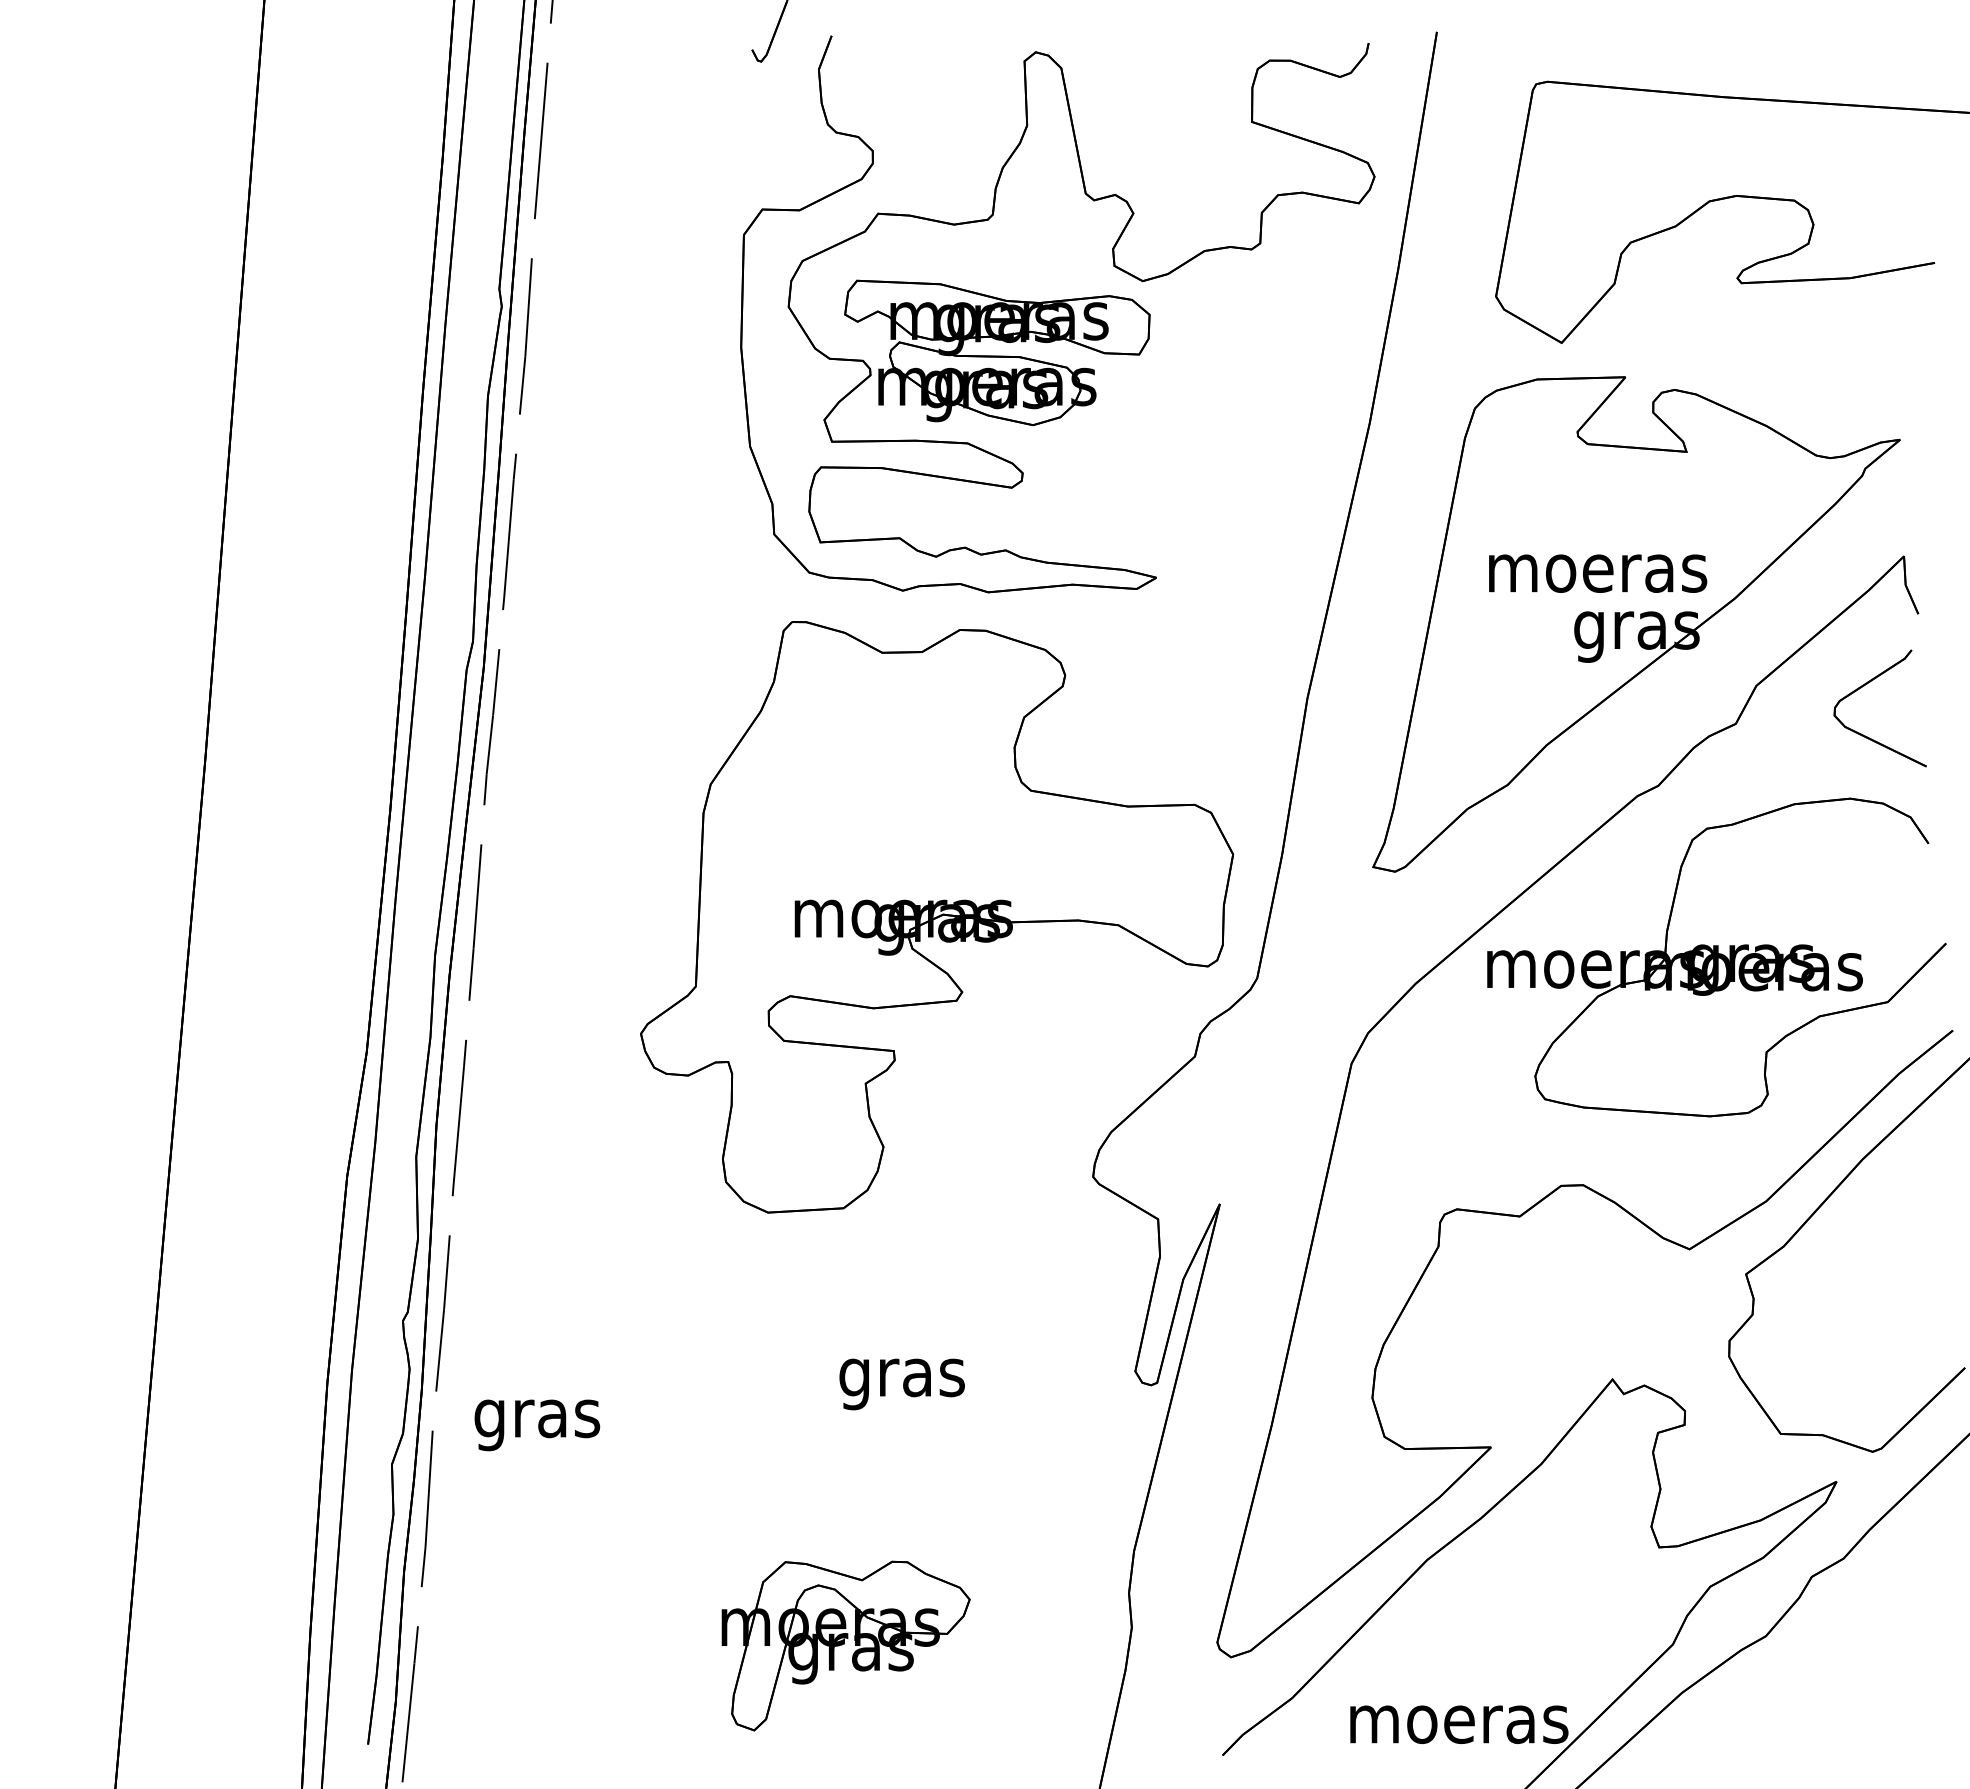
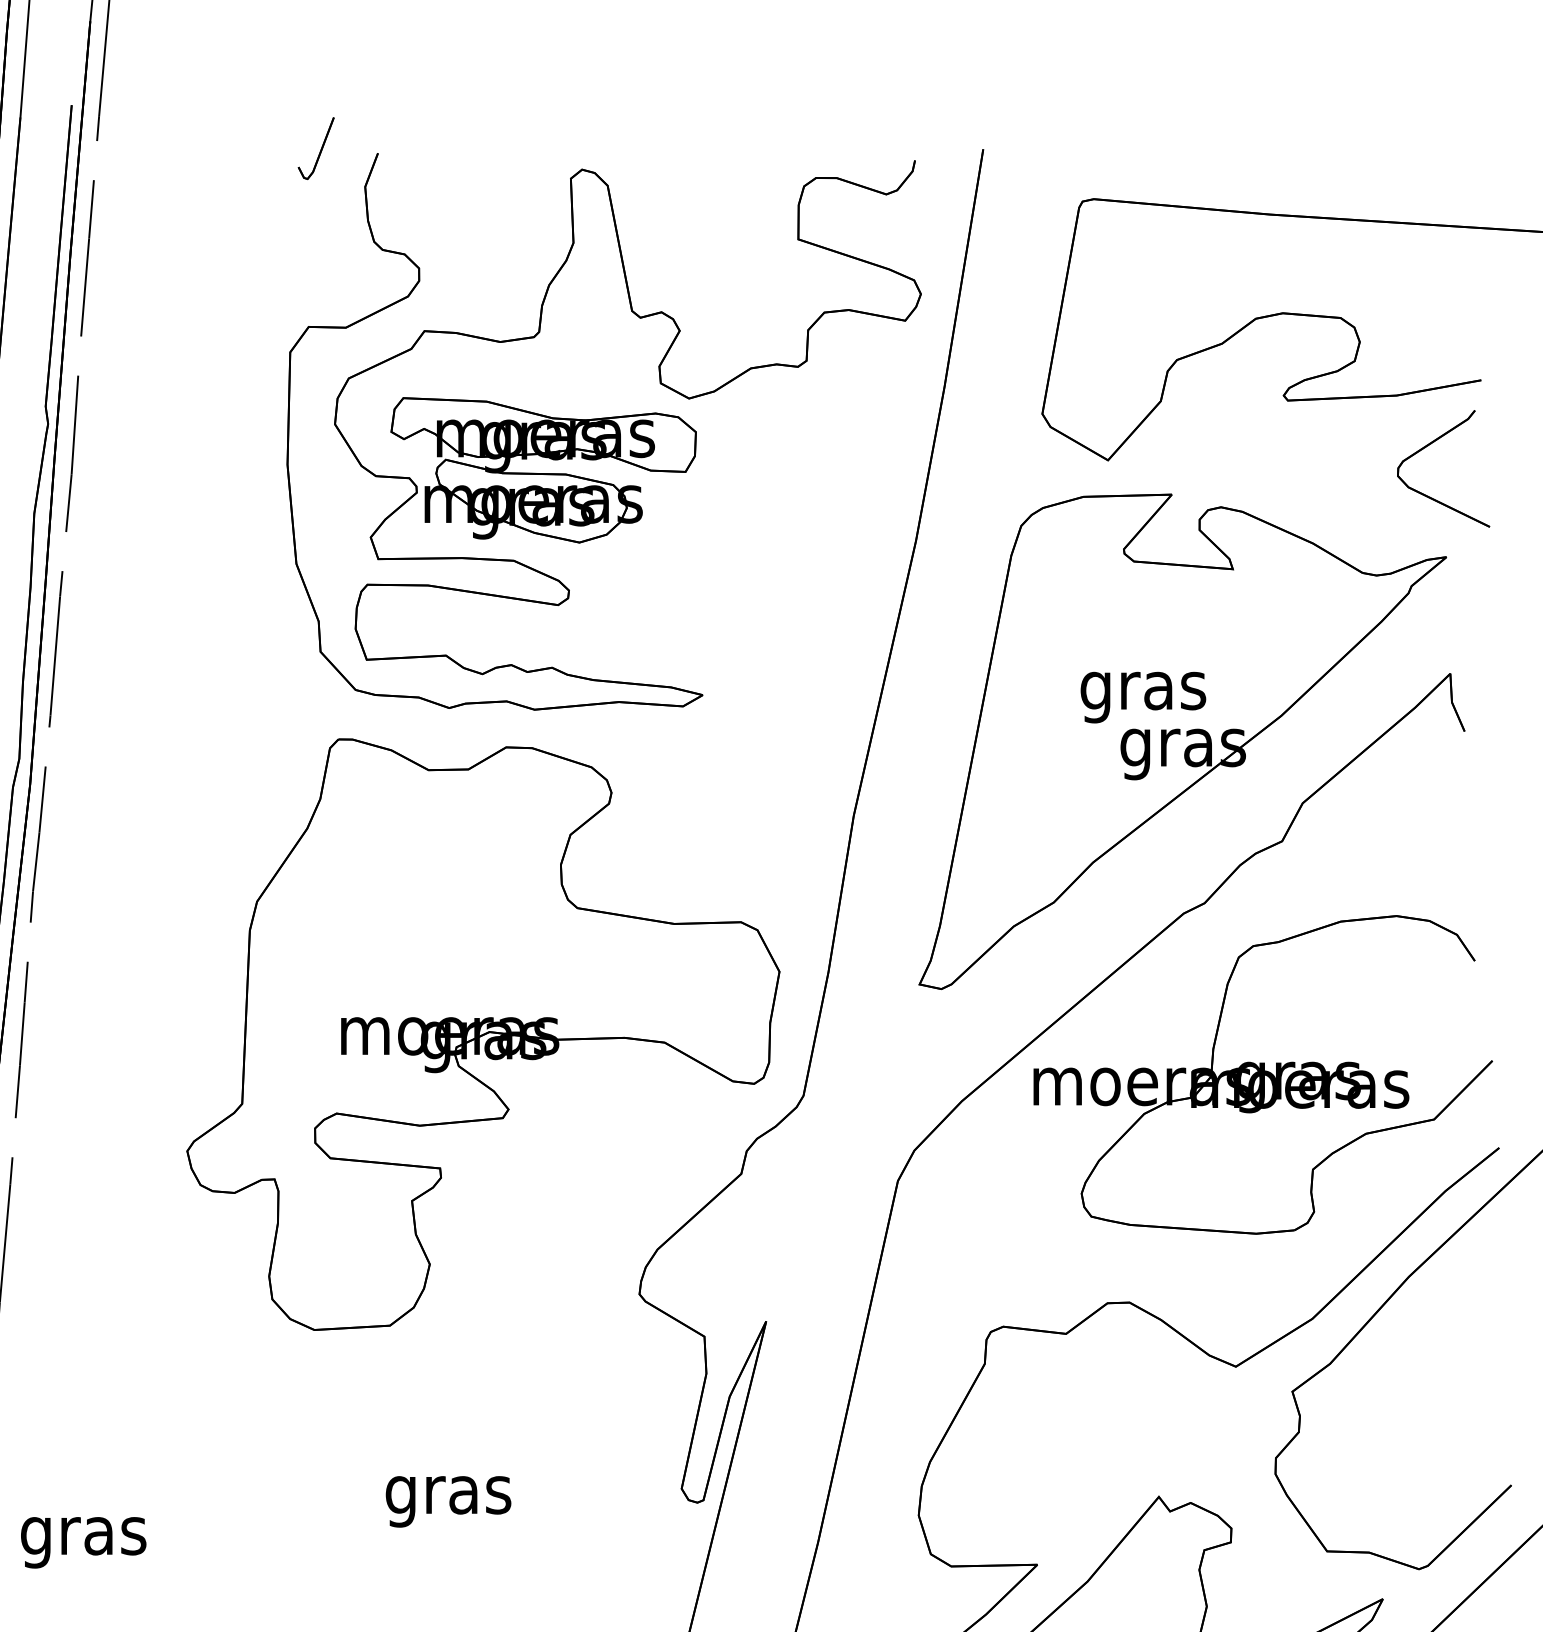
text: (1598, 580) -> (1144, 697), moeras -> gras
part: (1864, 686) -> (1427, 446), moved

